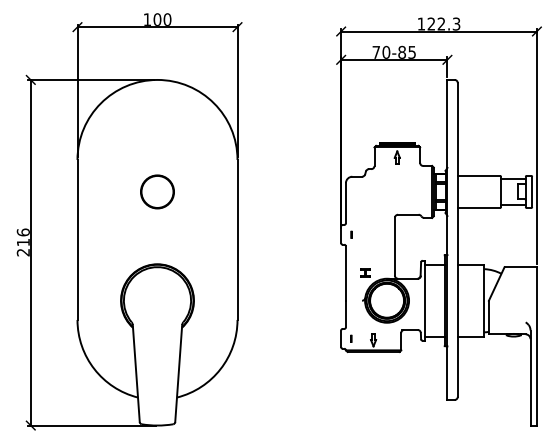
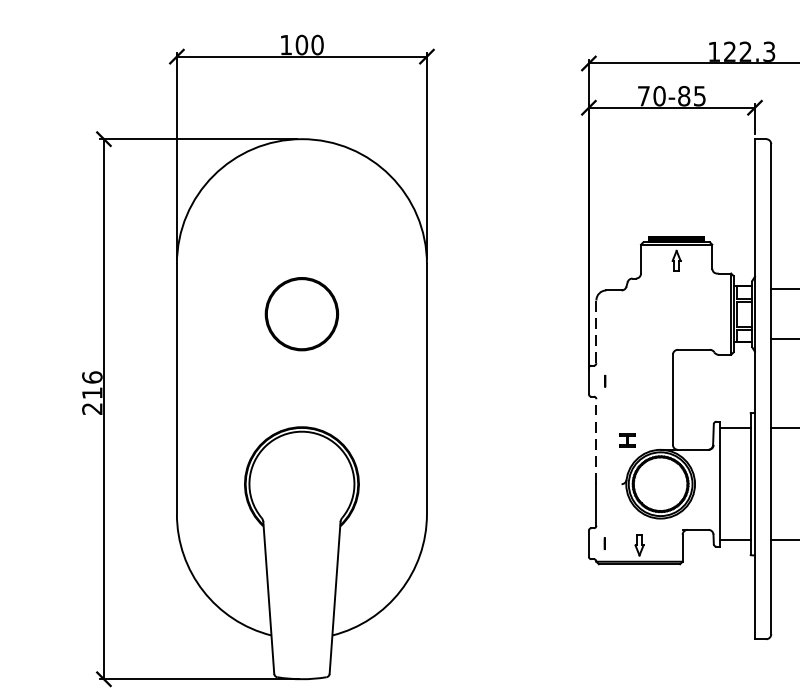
circle: (157, 191) -> (301, 313), size x1.4
line: (345, 202) -> (595, 330), solid -> dashed
line: (345, 273) -> (595, 441), solid -> dashed

